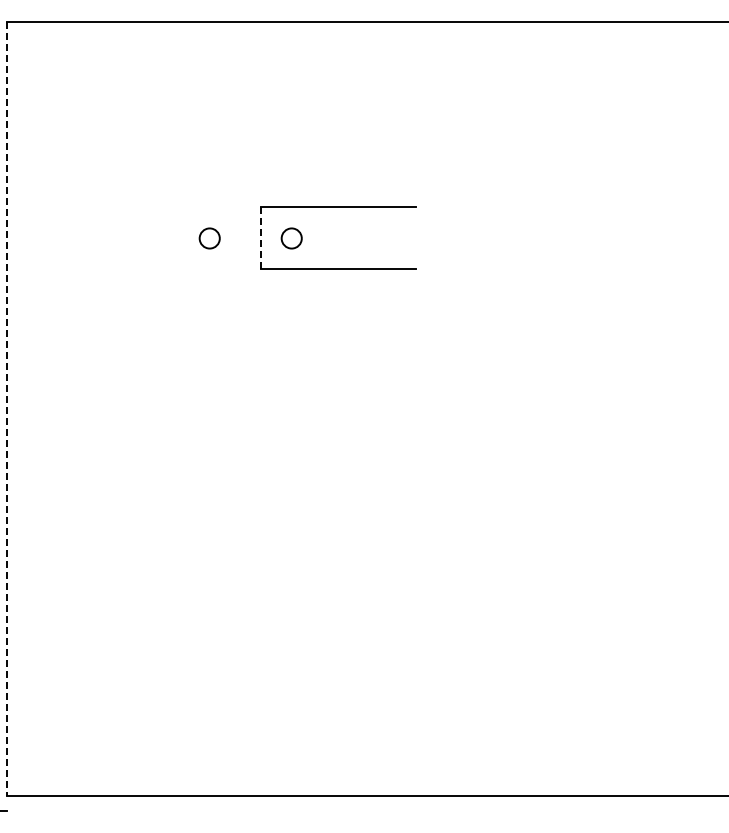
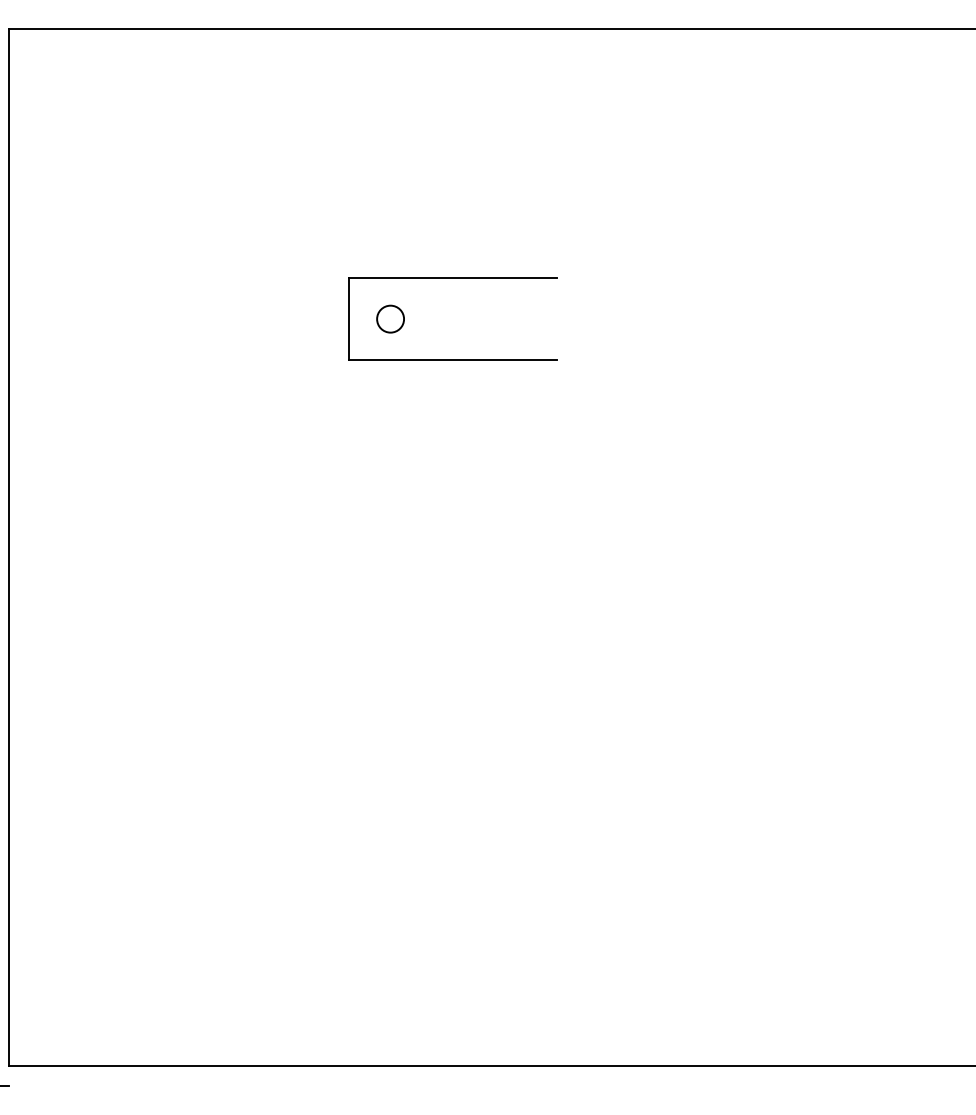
circle: (209, 238) -> (280, 319), removed
line: (260, 238) -> (348, 319), dashed -> solid
line: (6, 409) -> (8, 548), dashed -> solid

